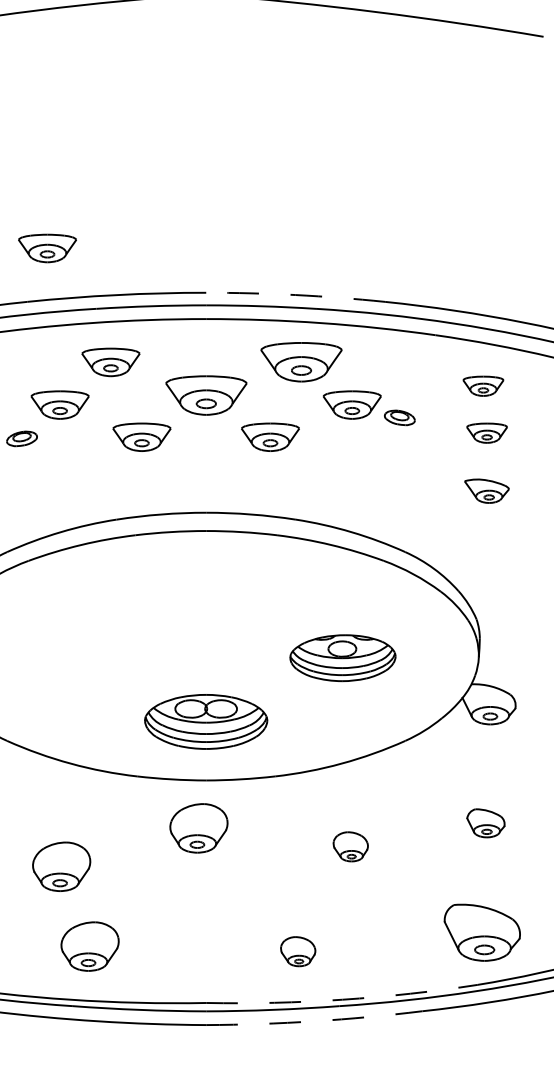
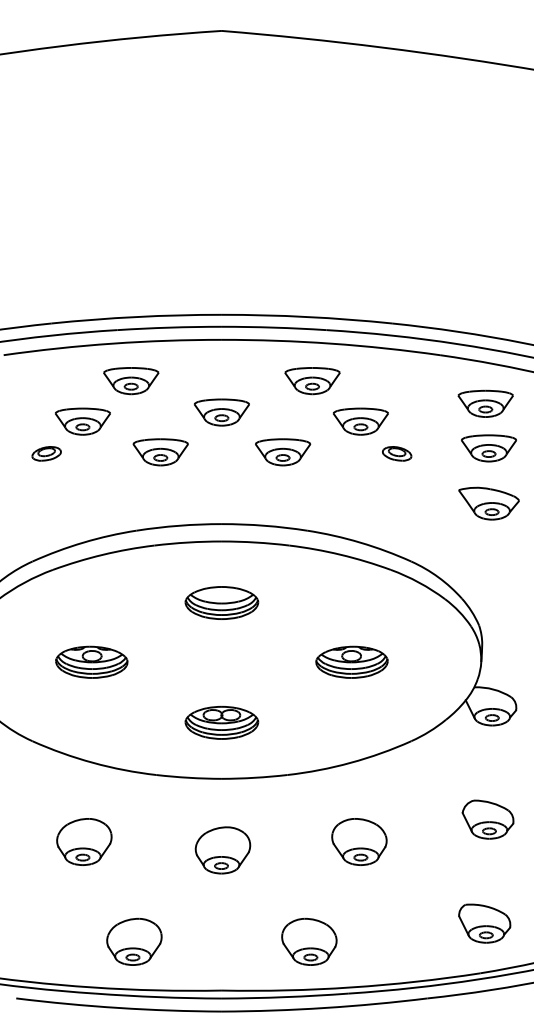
part: (47, 248) -> (70, 272), removed
arc: (296, 294) -> (307, 316), dashed -> solid
part: (301, 362) -> (312, 381), size x0.71
part: (483, 385) -> (485, 403), size x1.43
part: (205, 395) -> (221, 412), size x0.71
part: (400, 417) -> (397, 453), moved
part: (487, 433) -> (489, 448), size x1.43
part: (486, 491) -> (488, 503), size x1.43
part: (205, 595) -> (221, 602), added
part: (69, 657) -> (91, 661), added
part: (342, 657) -> (351, 661), size x0.71
part: (205, 721) -> (221, 722), size x0.62
part: (485, 823) -> (487, 819), size x1.43
part: (198, 828) -> (222, 850), moved
part: (350, 846) -> (359, 841), size x1.67
part: (61, 866) -> (84, 841), moved
part: (482, 932) -> (484, 923), size x0.71
part: (90, 946) -> (134, 941), moved
part: (298, 951) -> (309, 941), size x1.67
arc: (342, 999) -> (351, 987), dashed -> solid
arc: (314, 1021) -> (324, 1008), dashed -> solid

